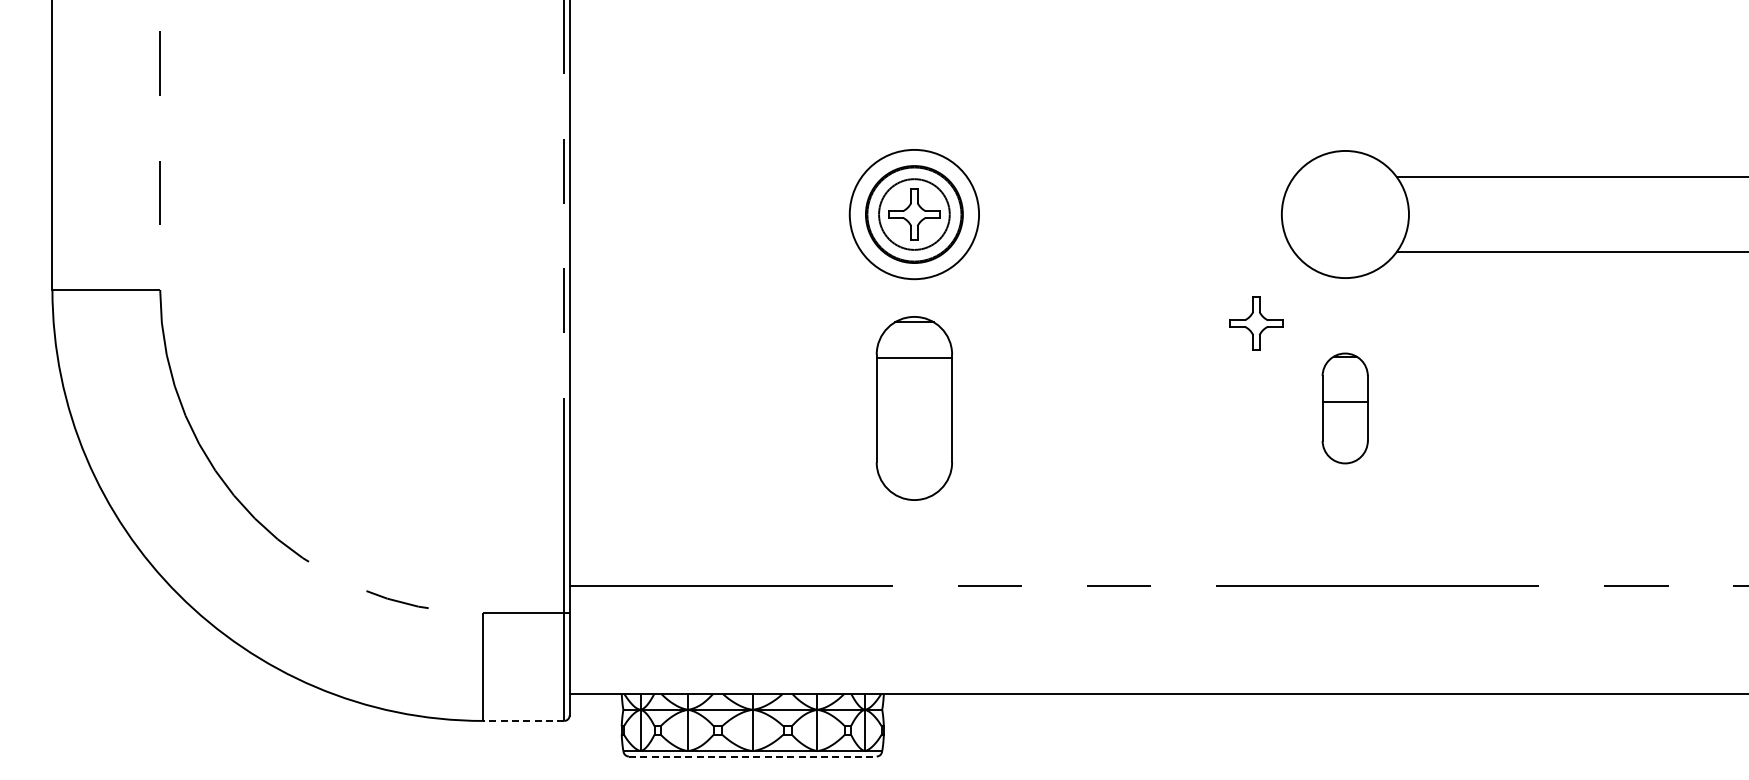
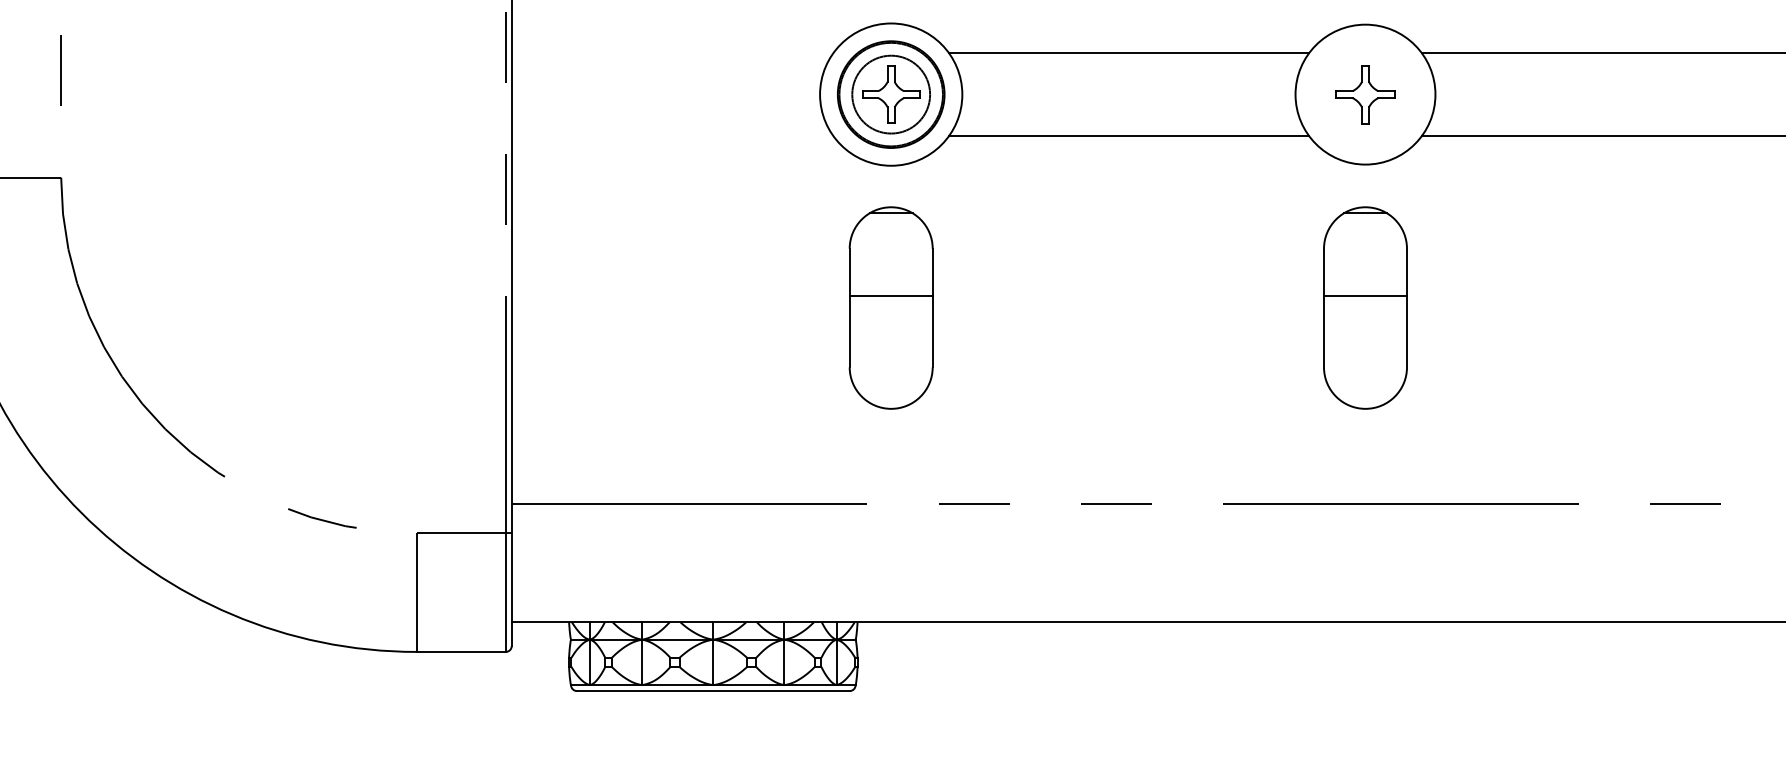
line: (1130, 176) -> (1128, 52), added
line: (1130, 252) -> (1128, 136), added
part: (1256, 323) -> (1365, 94), moved
line: (914, 357) -> (891, 295), moved
part: (1344, 408) -> (1364, 308), size x1.67
line: (523, 720) -> (460, 651), dashed -> solid
line: (752, 756) -> (713, 691), dashed -> solid

